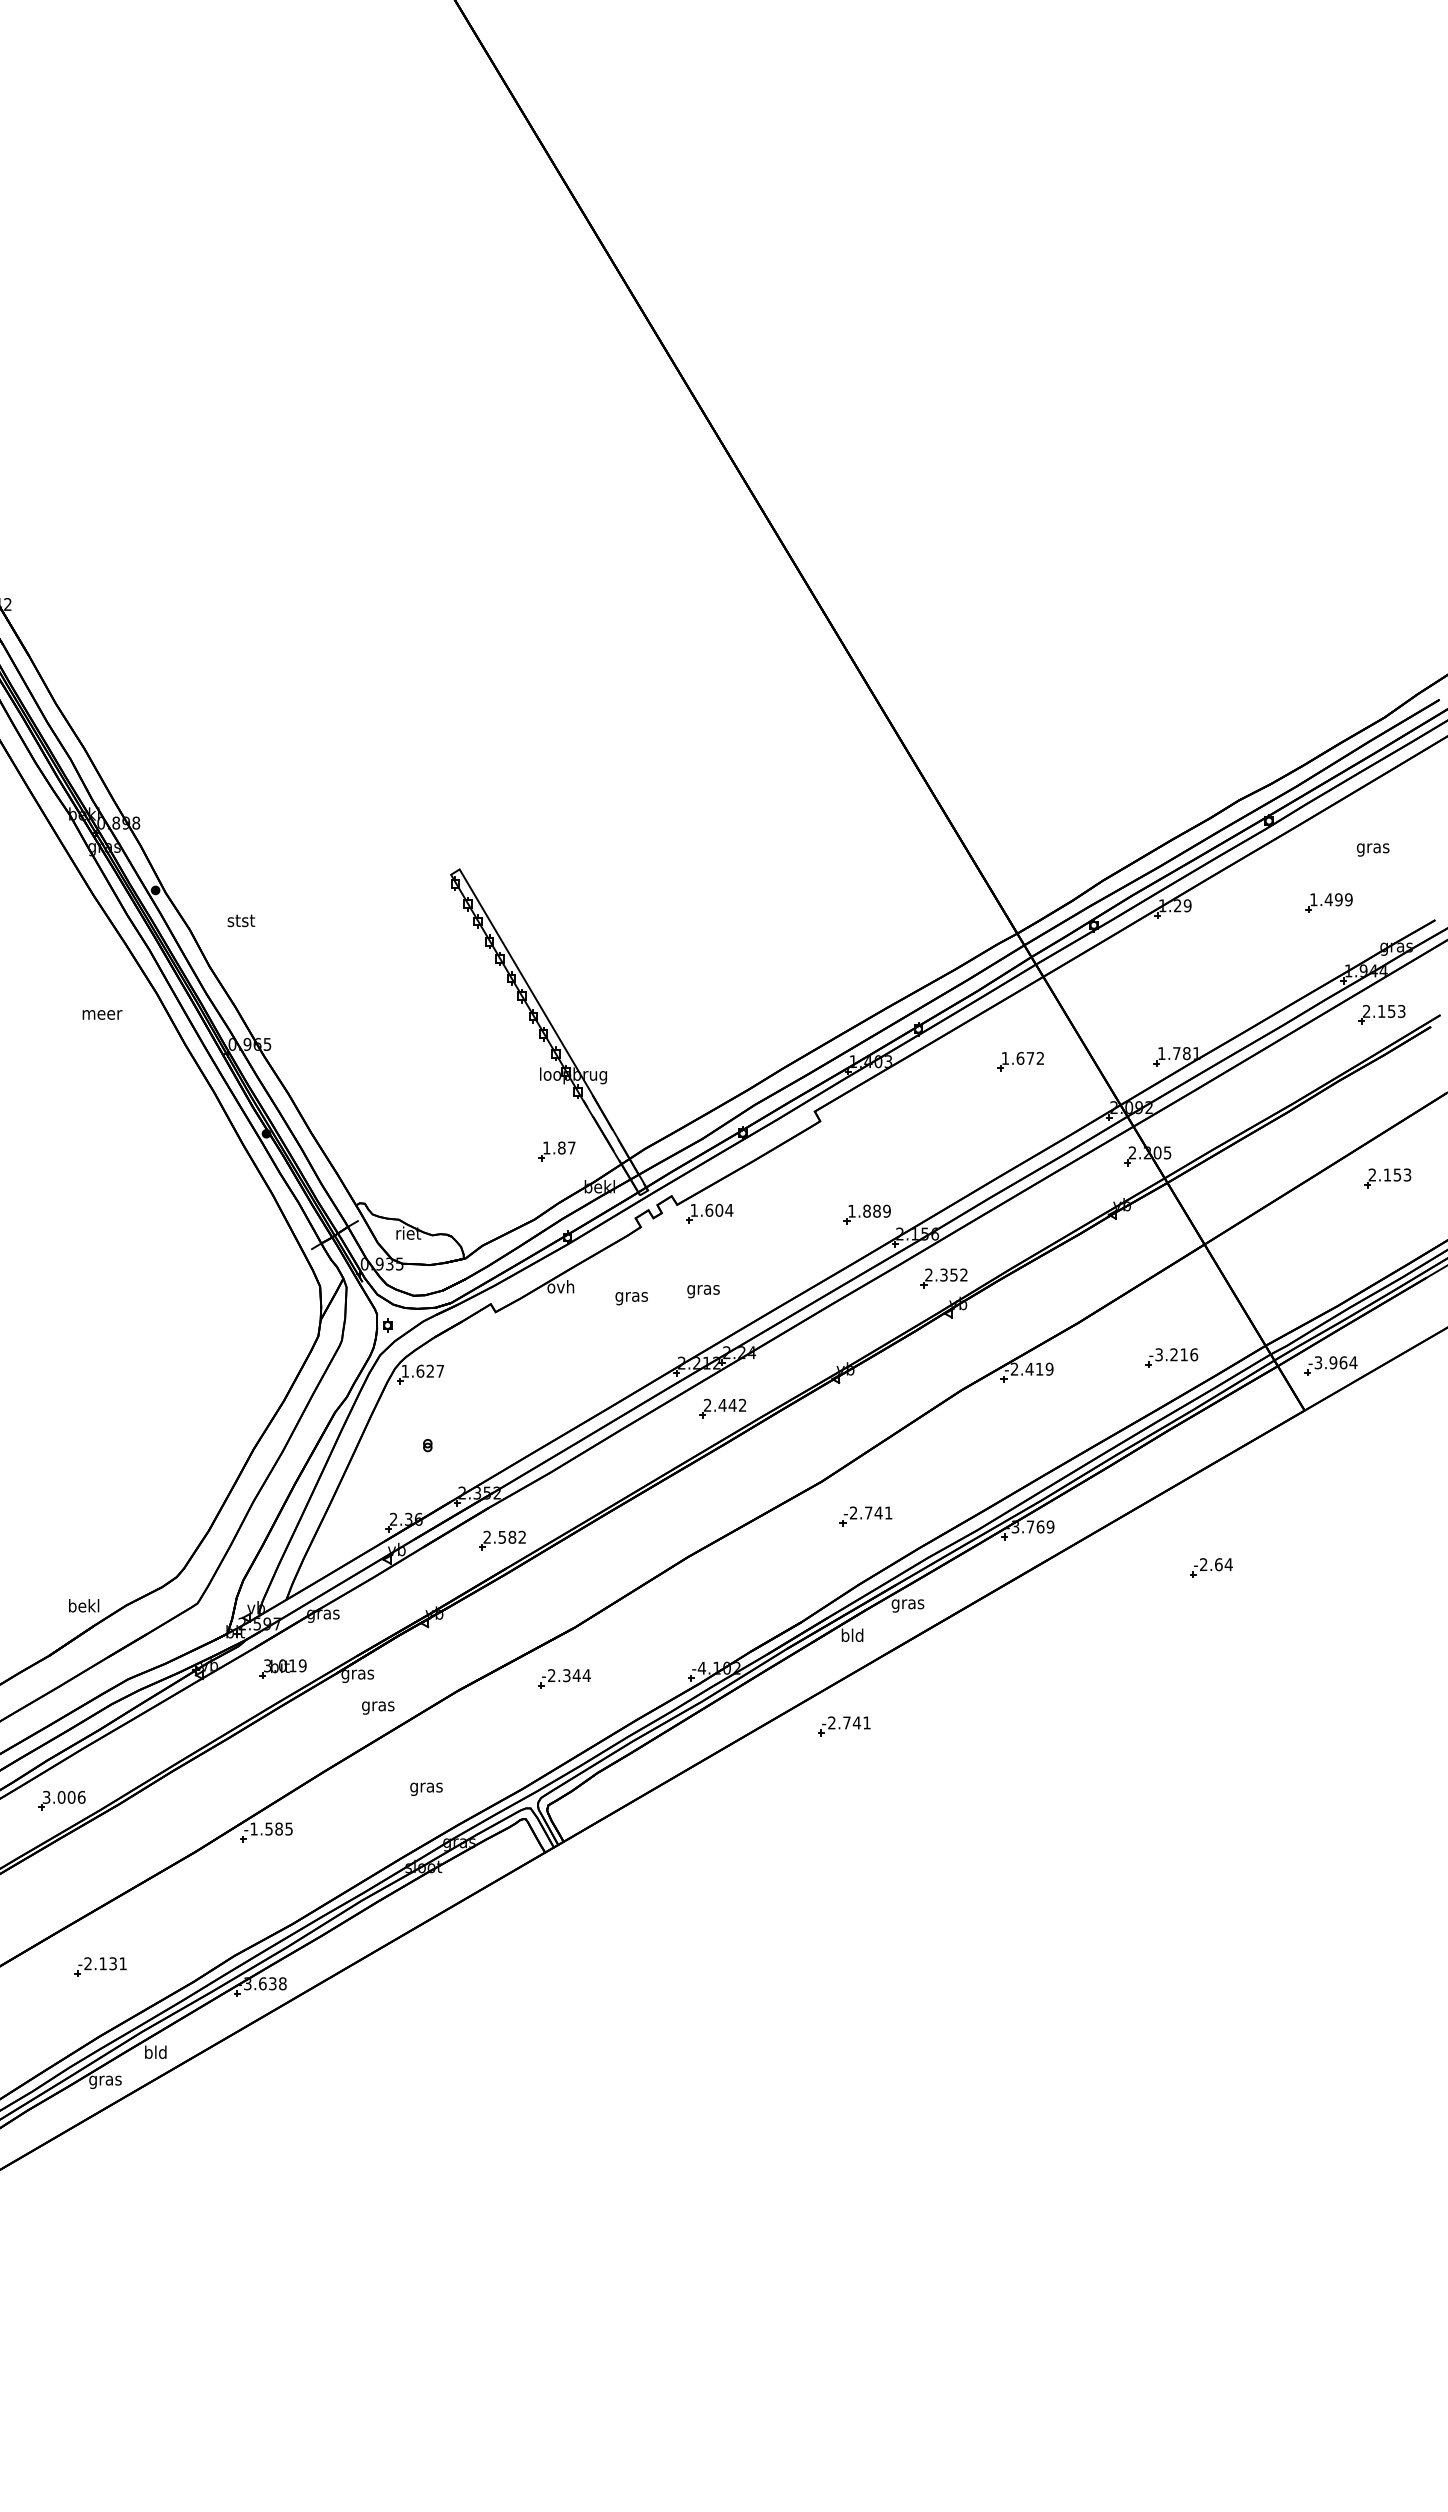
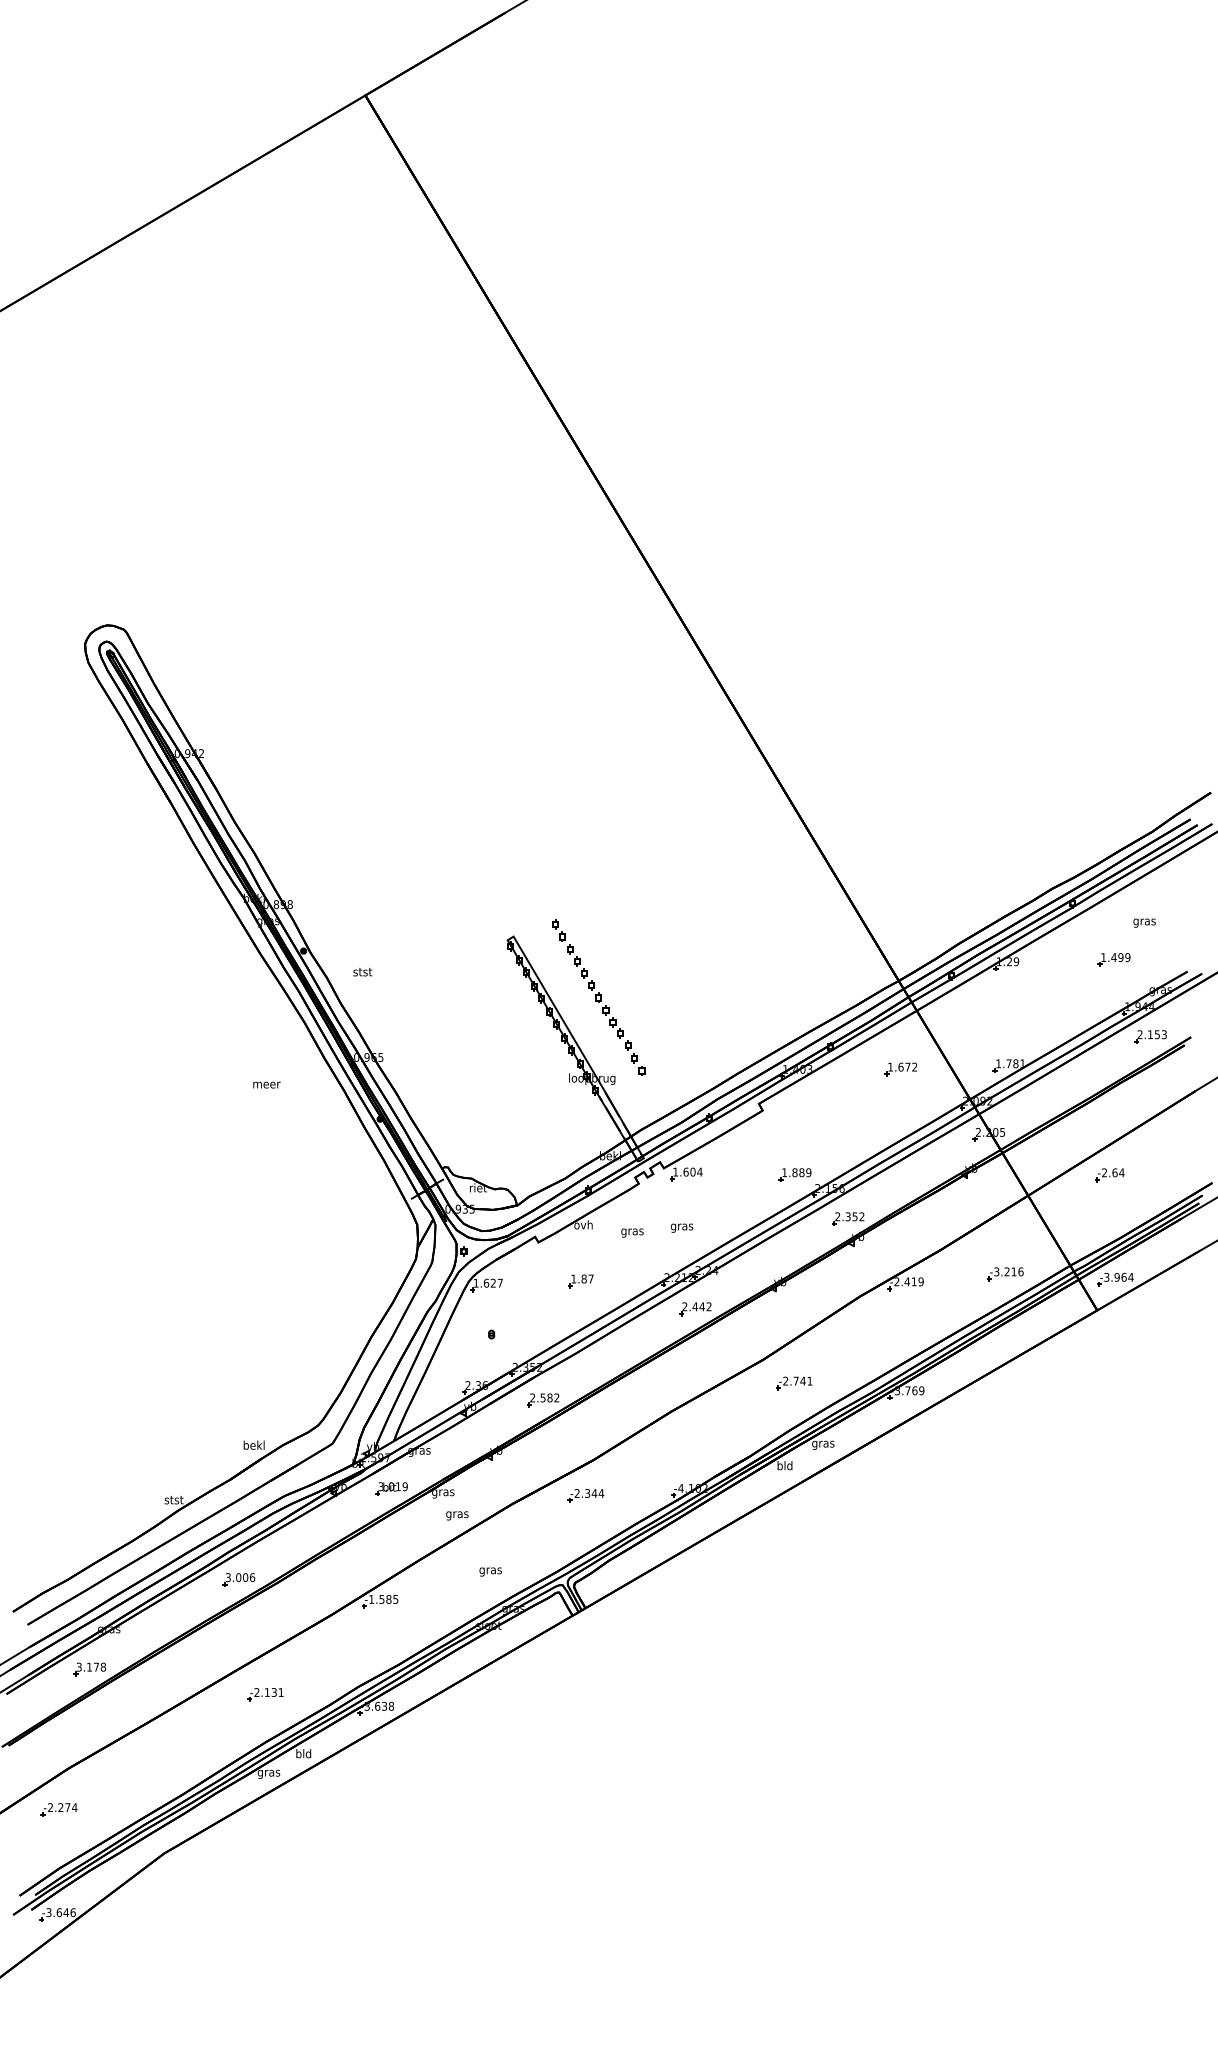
part: (582, 957) -> (598, 997), added
text: (101, 1014) -> (266, 1084), moved
part: (556, 1151) -> (580, 1281), moved
part: (1387, 1177) -> (1154, 1149), removed
part: (1210, 1568) -> (1109, 1175), moved
part: (844, 1726) -> (779, 1528), removed

